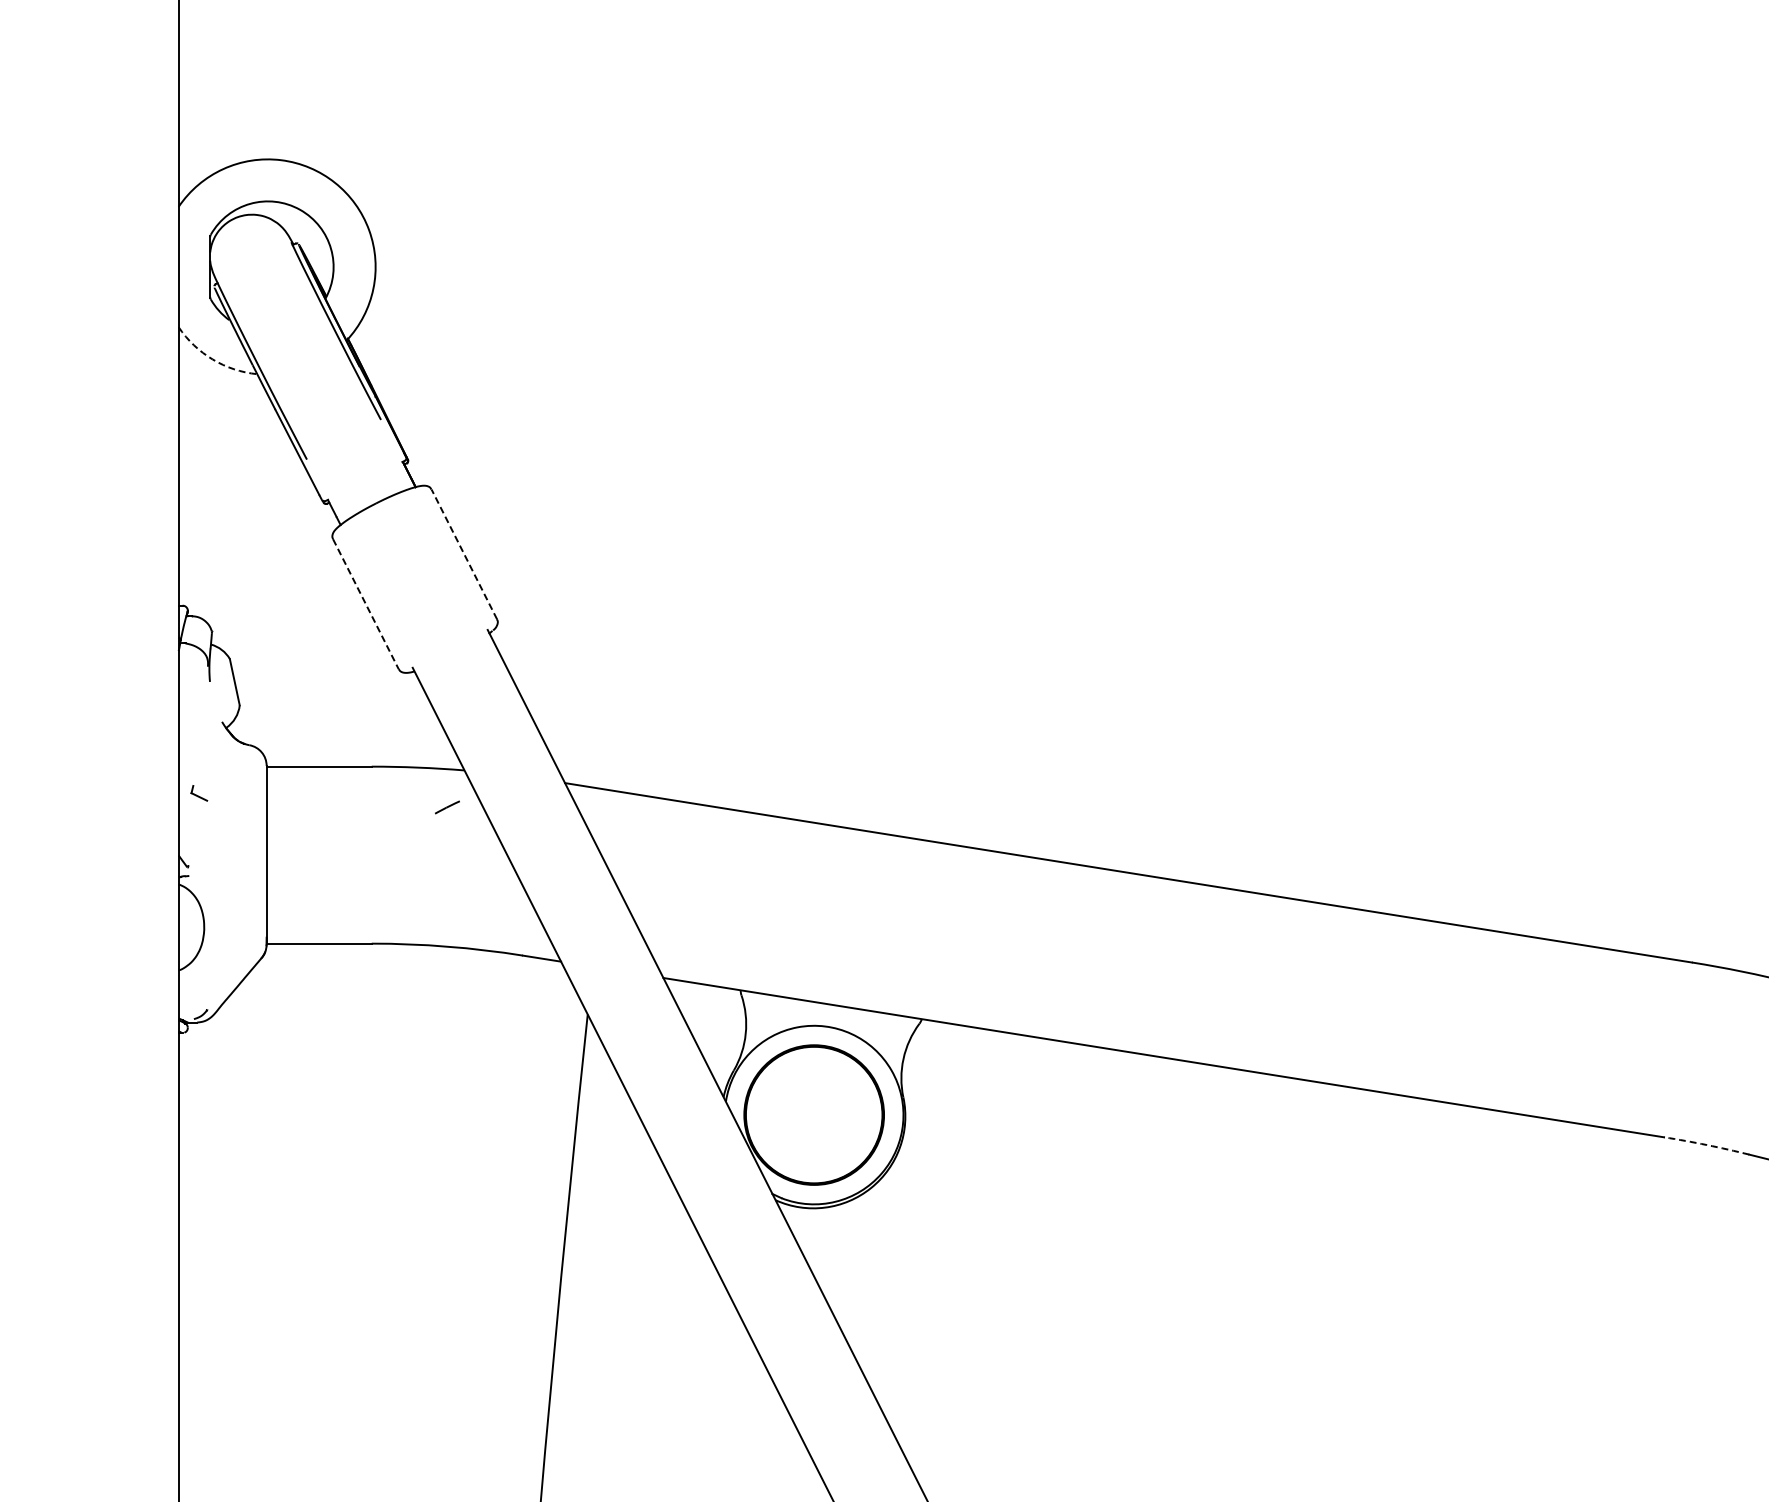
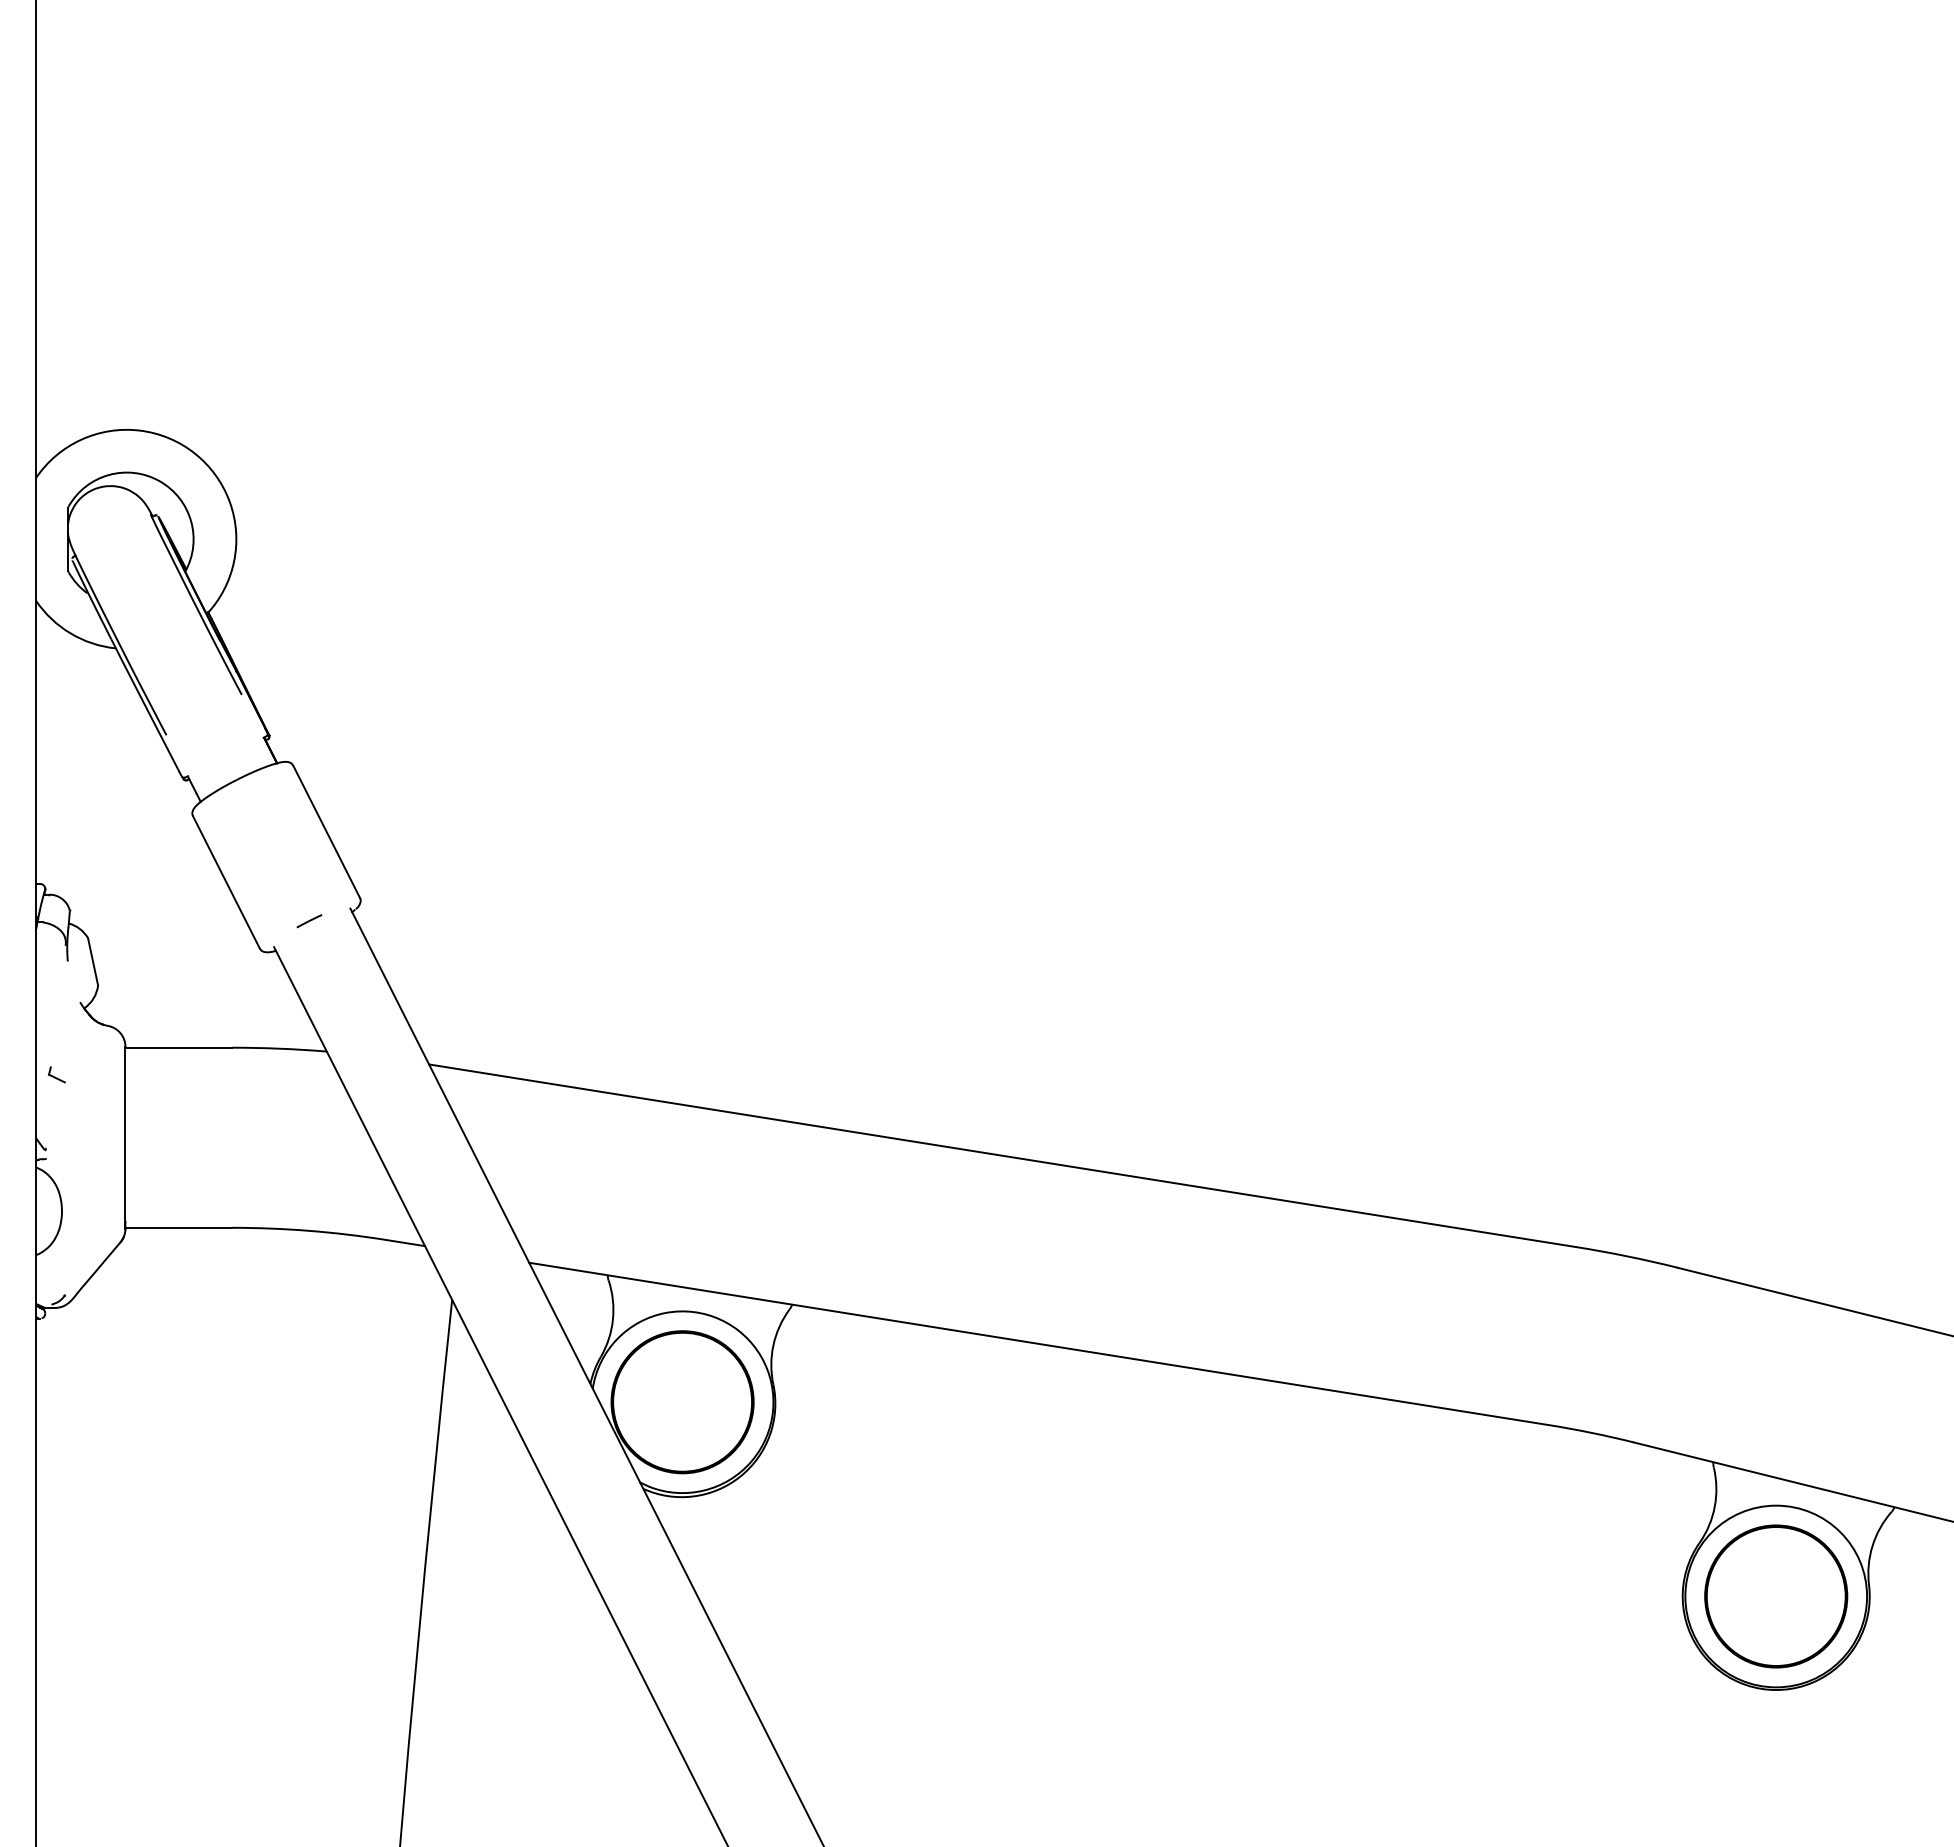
arc: (212, 359) -> (70, 633), dashed -> solid
line: (464, 554) -> (326, 831), dashed -> solid
line: (365, 604) -> (226, 882), dashed -> solid
line: (447, 807) -> (309, 921), moved
arc: (1706, 1144) -> (1590, 1432), dashed -> solid

